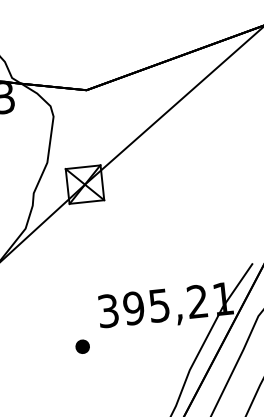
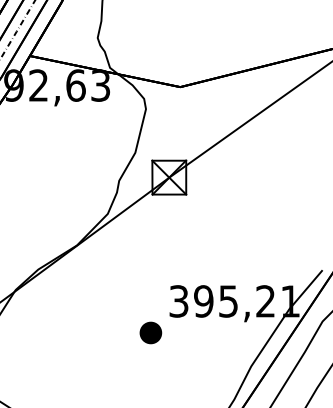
part: (82, 347) -> (150, 333), size x1.6

